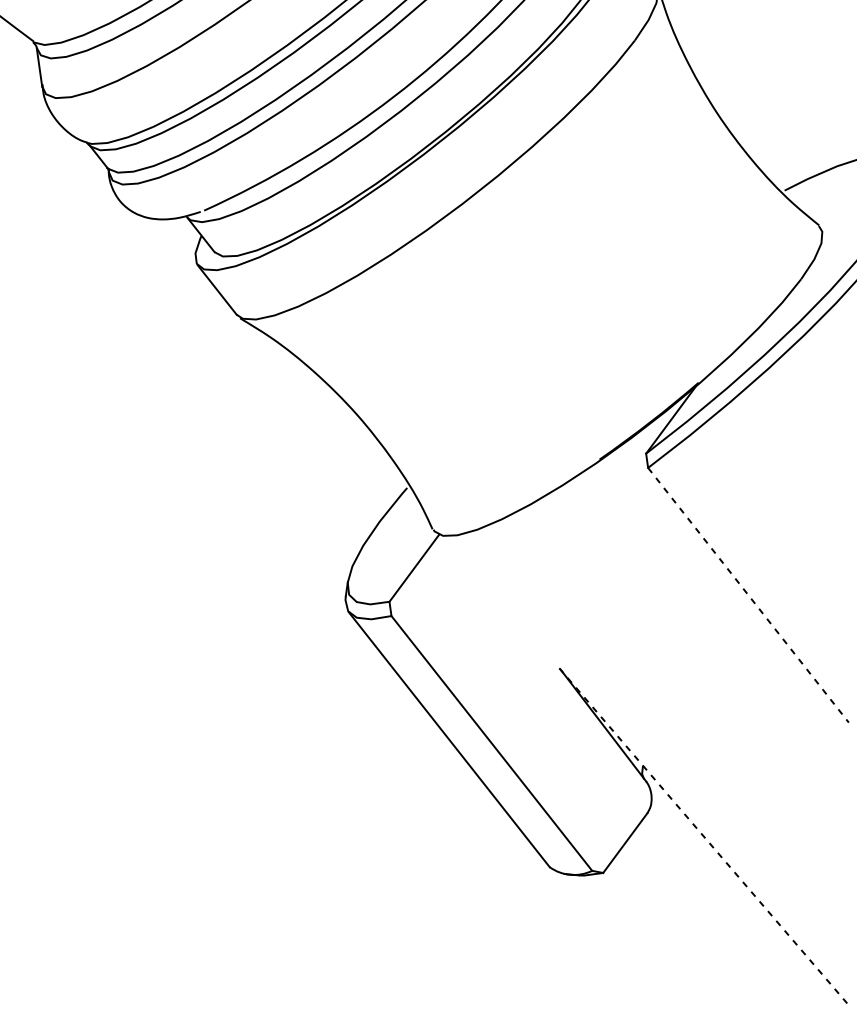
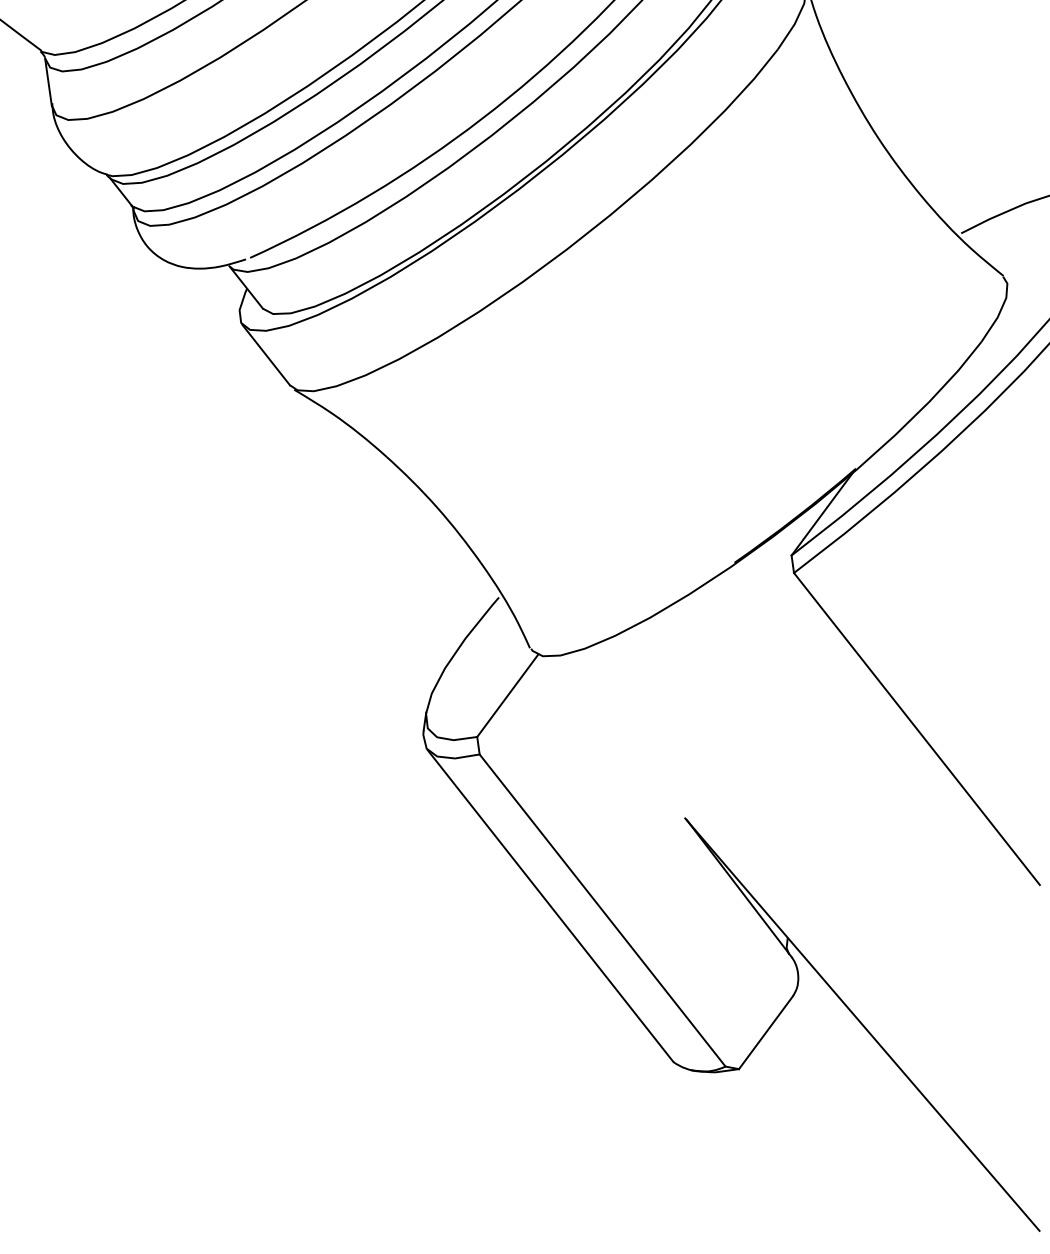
line: (748, 595) -> (916, 729), dashed -> solid
line: (704, 836) -> (862, 1024), dashed -> solid

